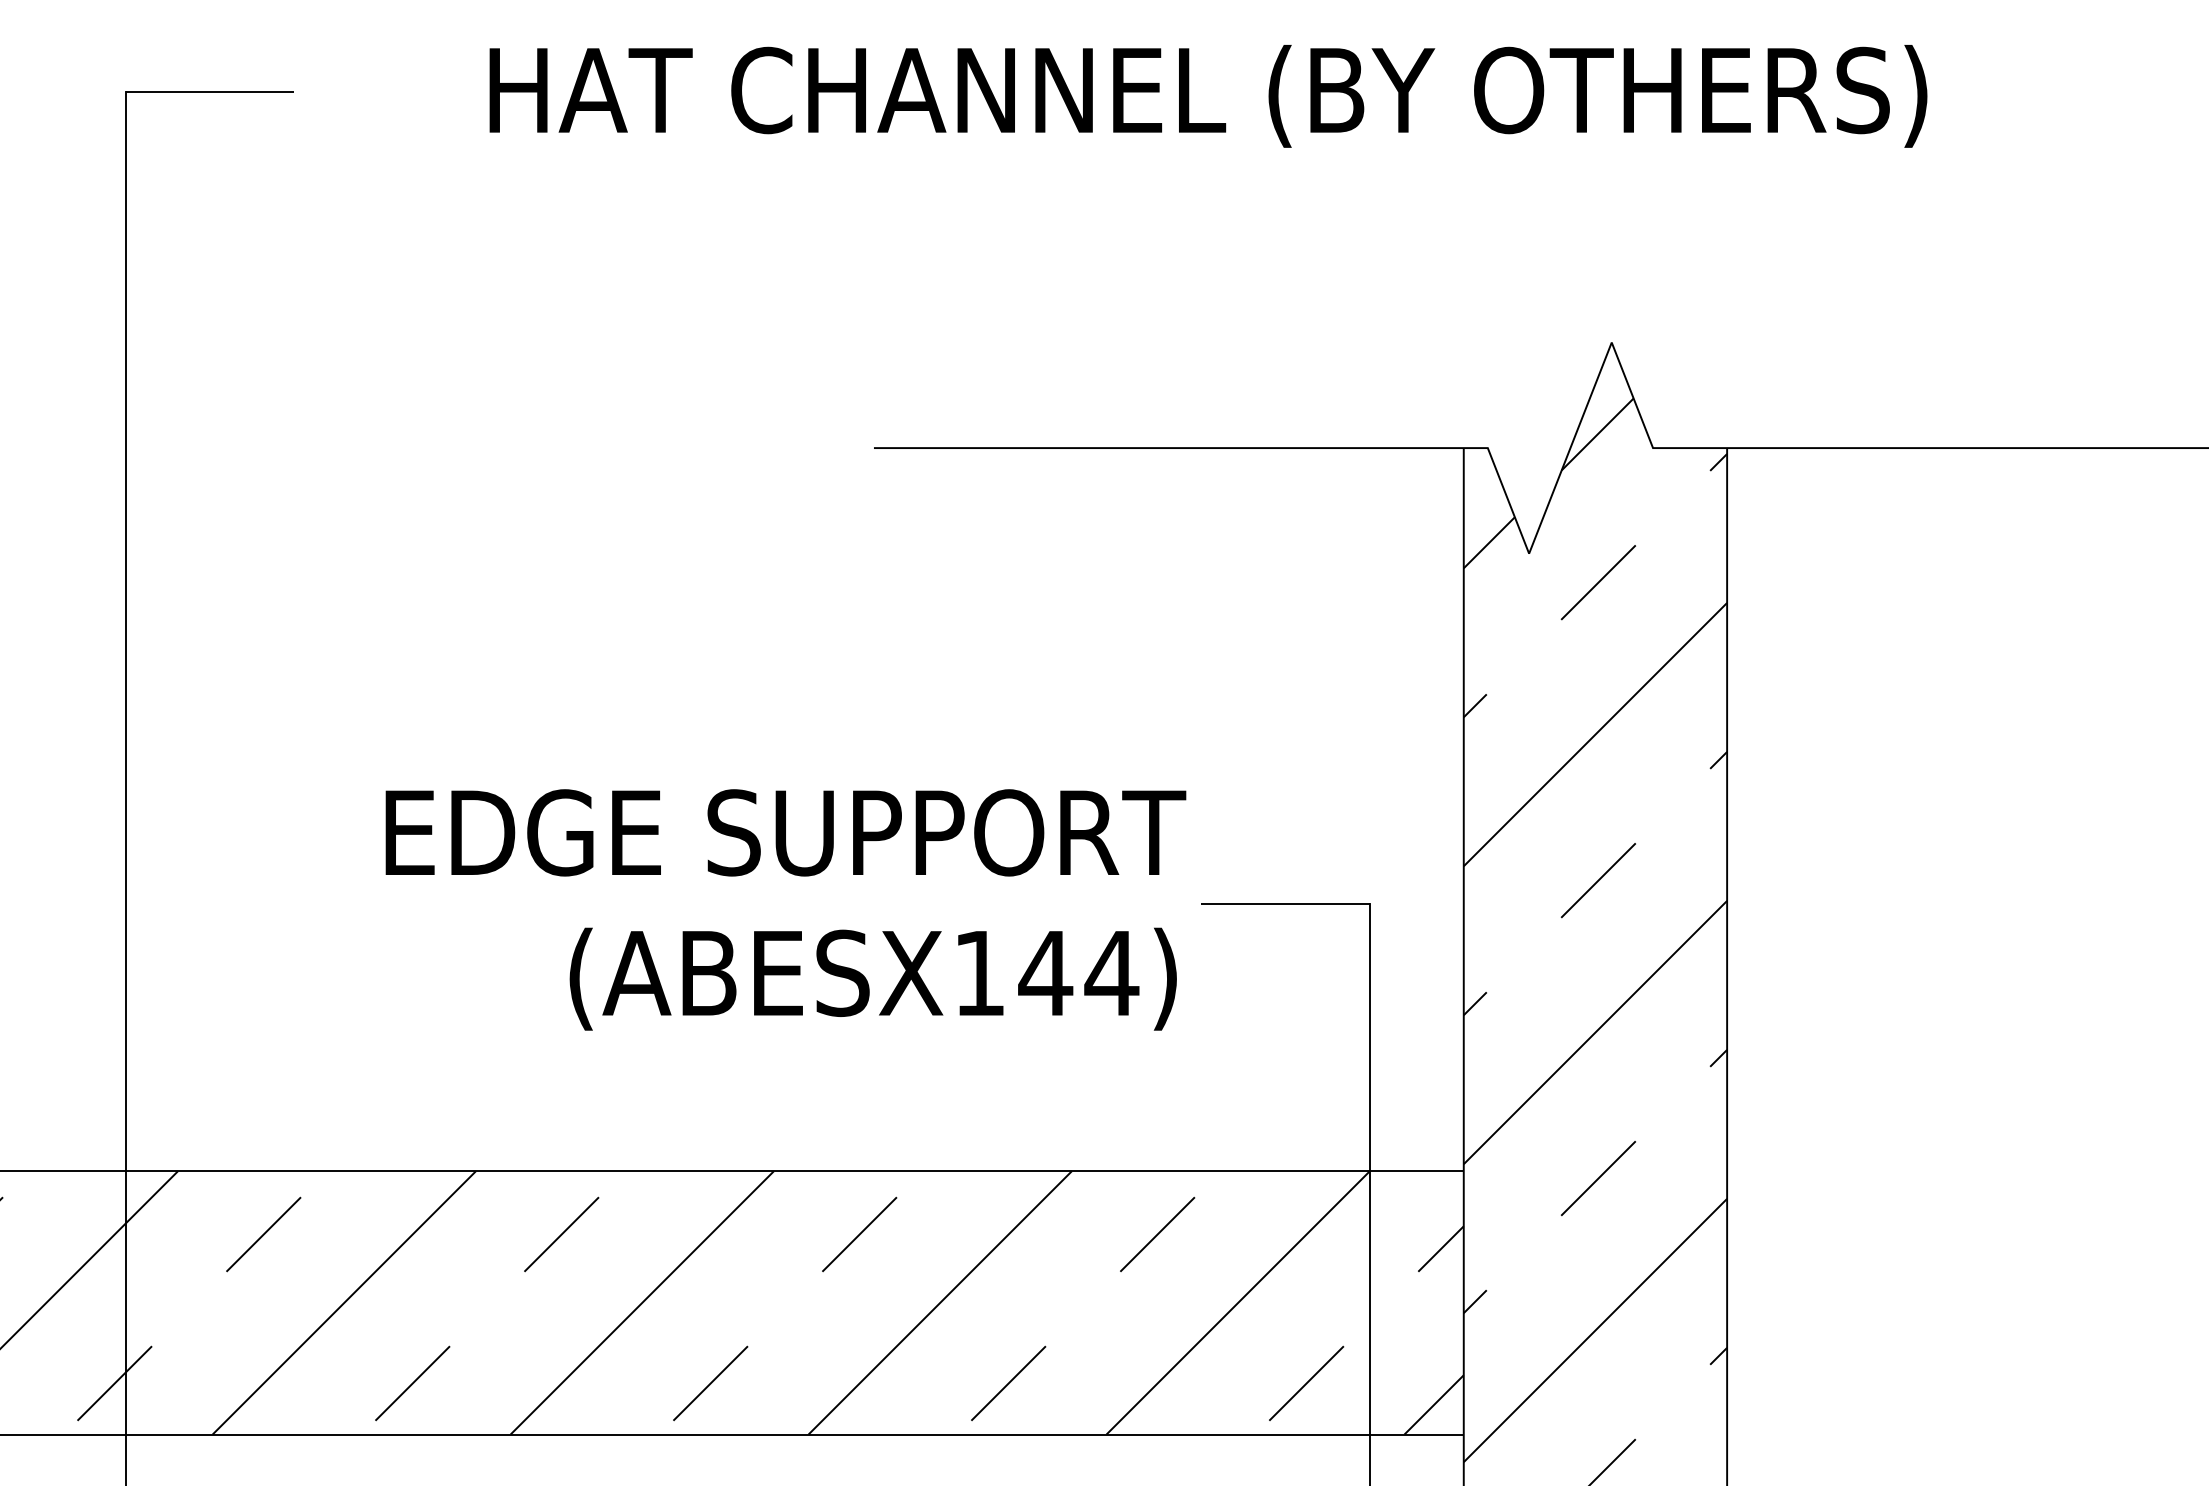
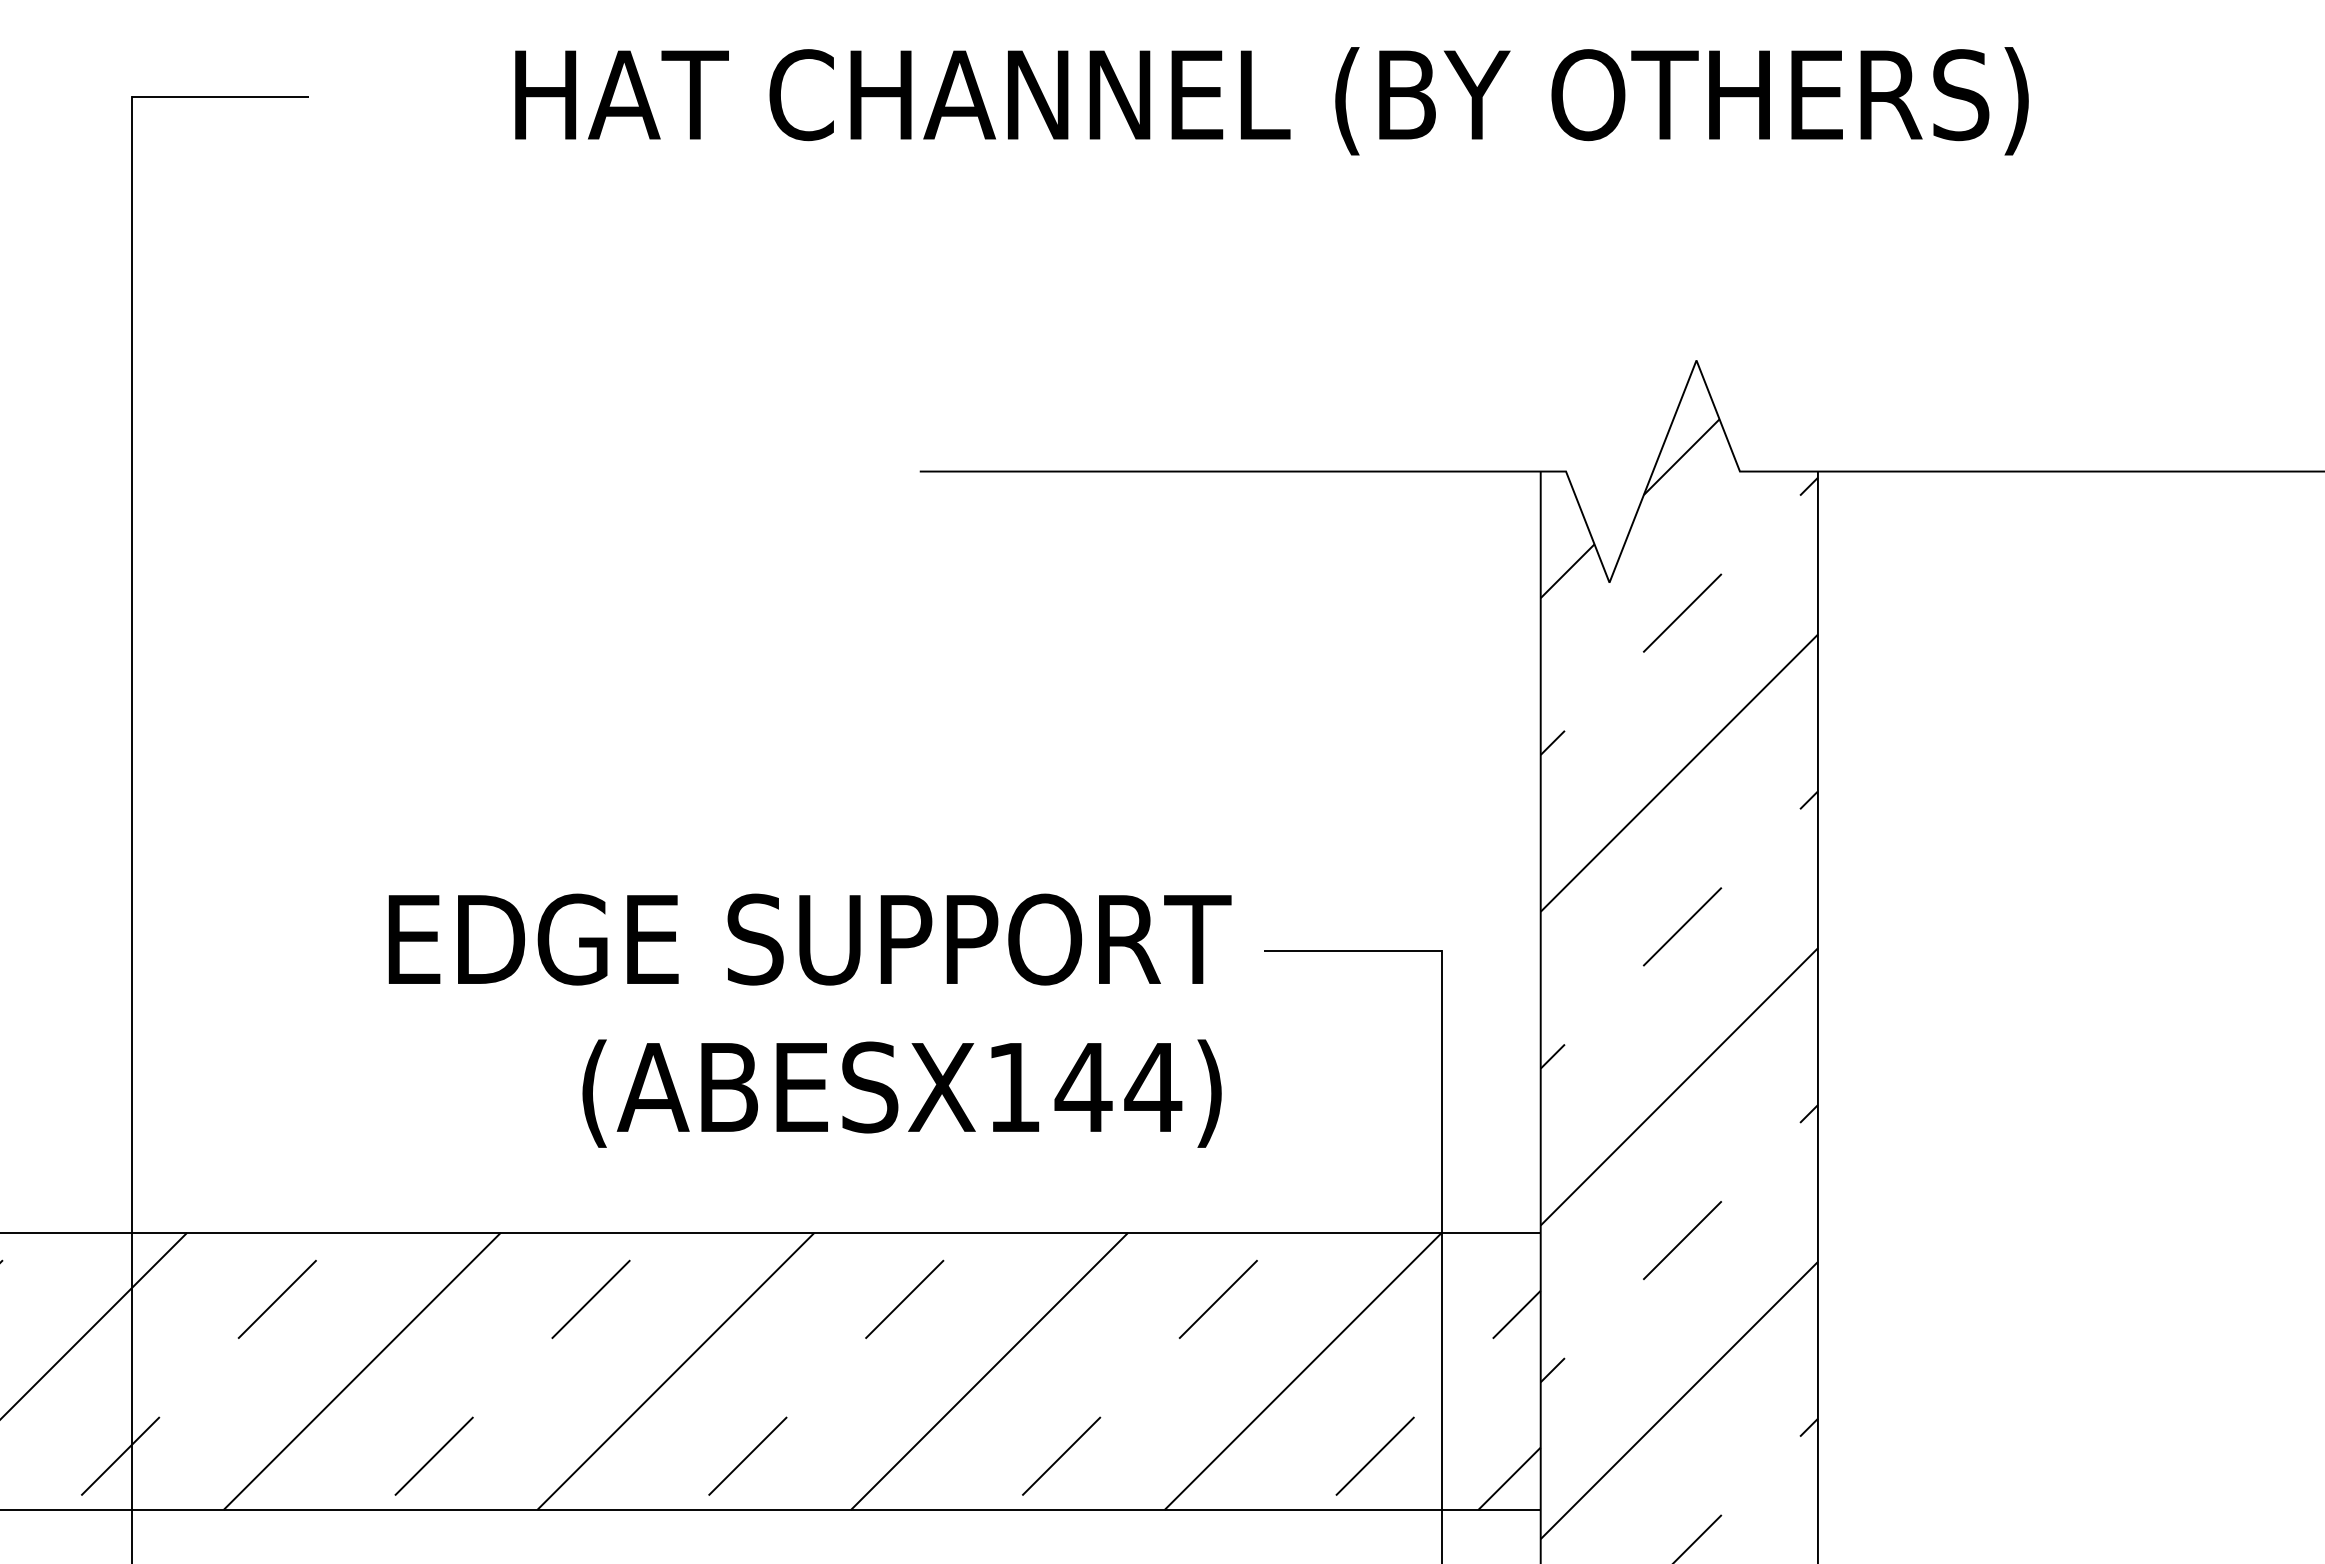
text: (785, 909) -> (809, 1020), moved

